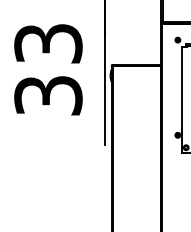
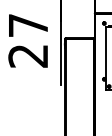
text: (48, 69) -> (28, 40), 33 -> 27

